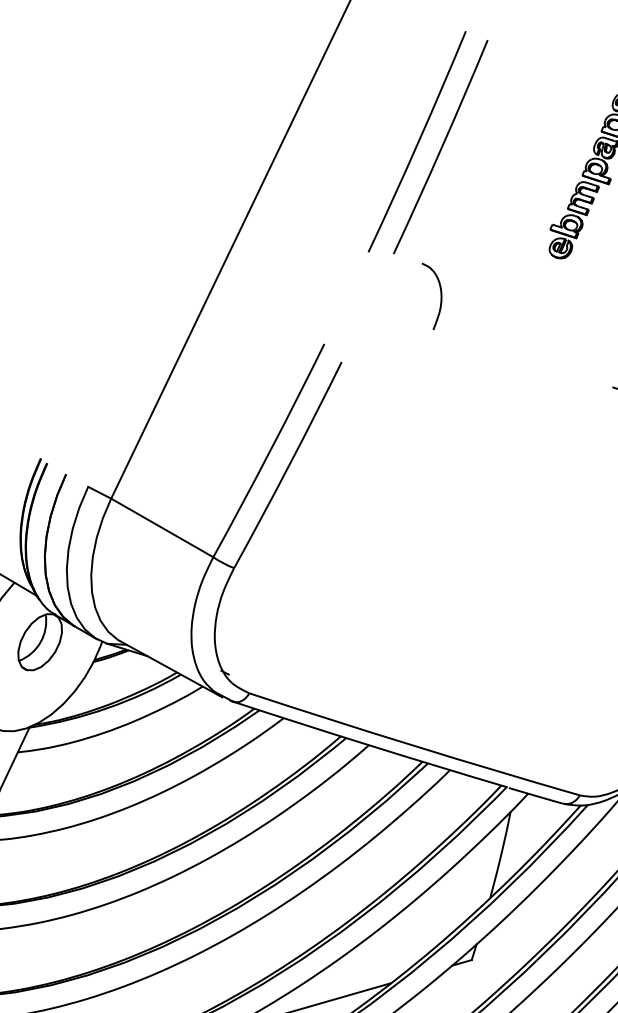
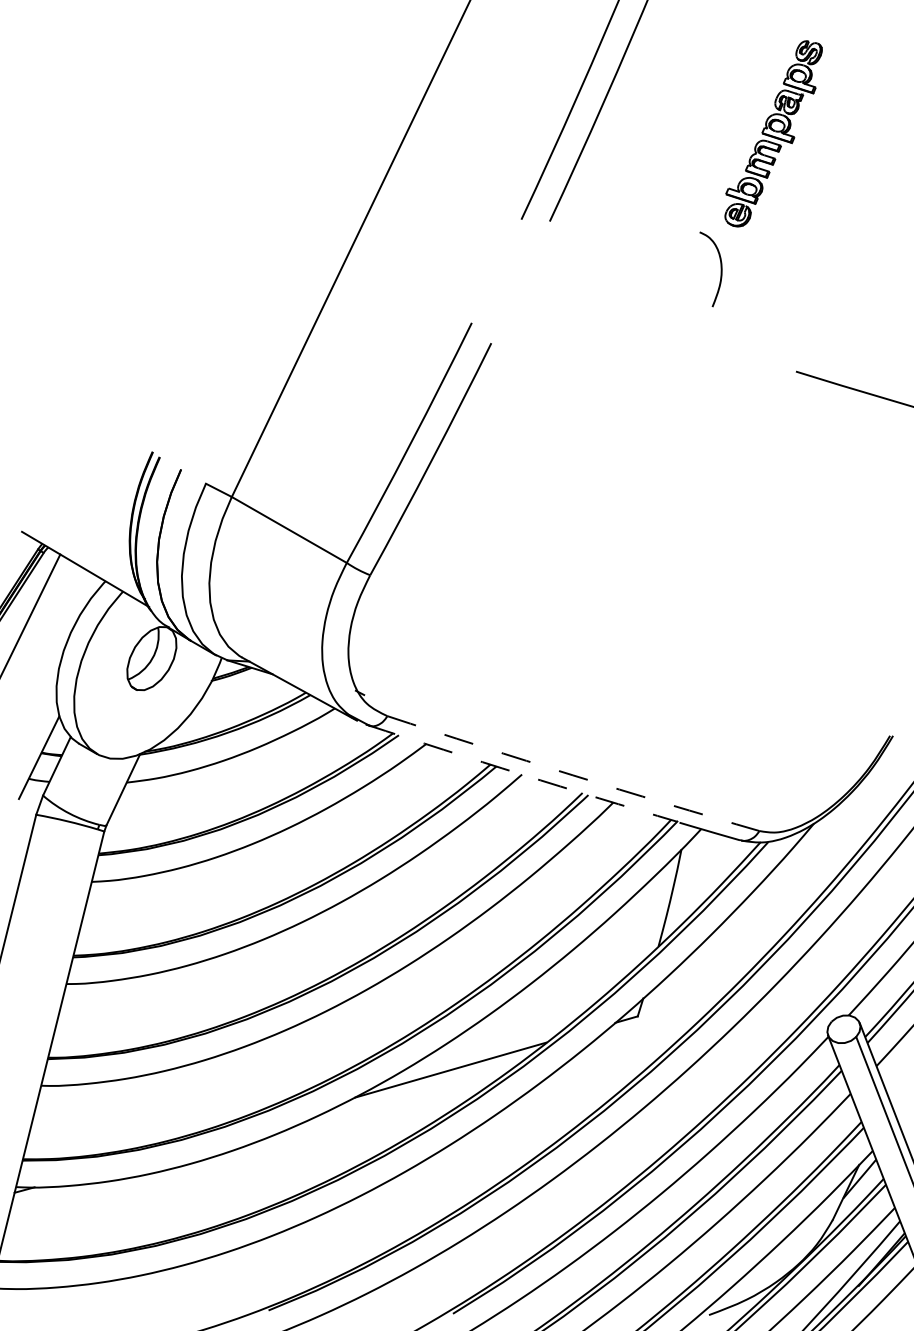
curve: (440, 296) -> (720, 269), moved
arc: (368, 745) -> (521, 774), solid -> dashed
arc: (413, 746) -> (572, 775), solid -> dashed

